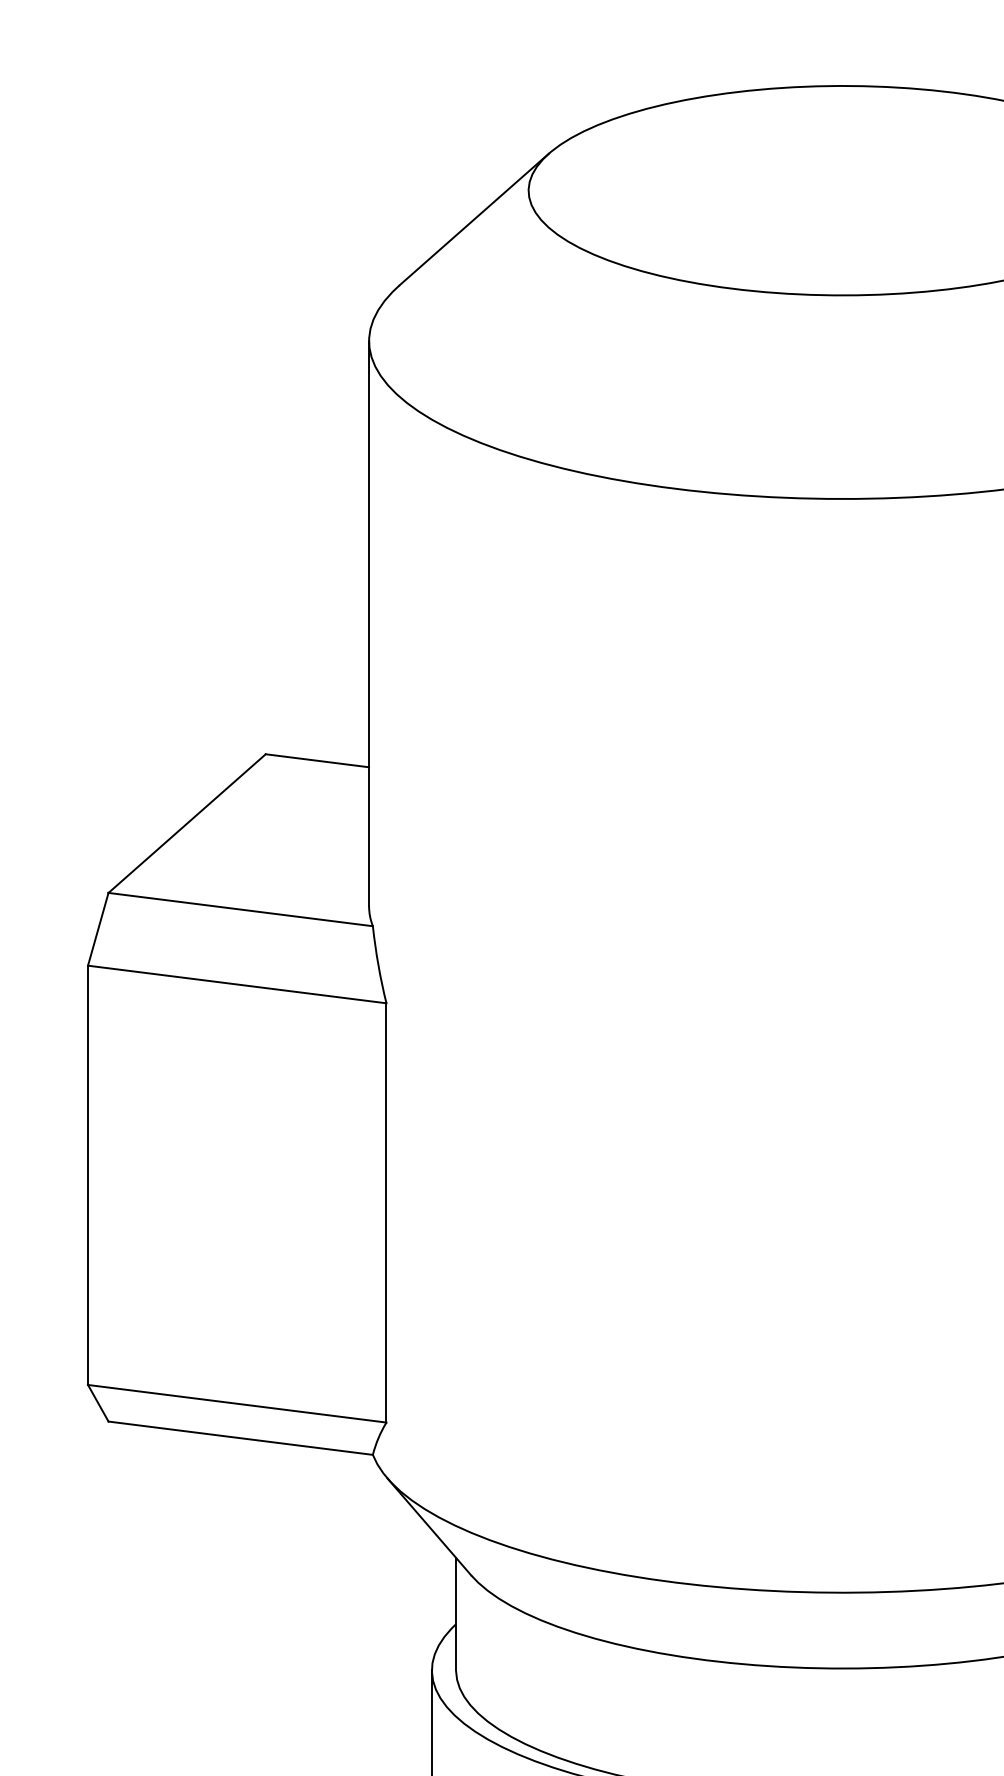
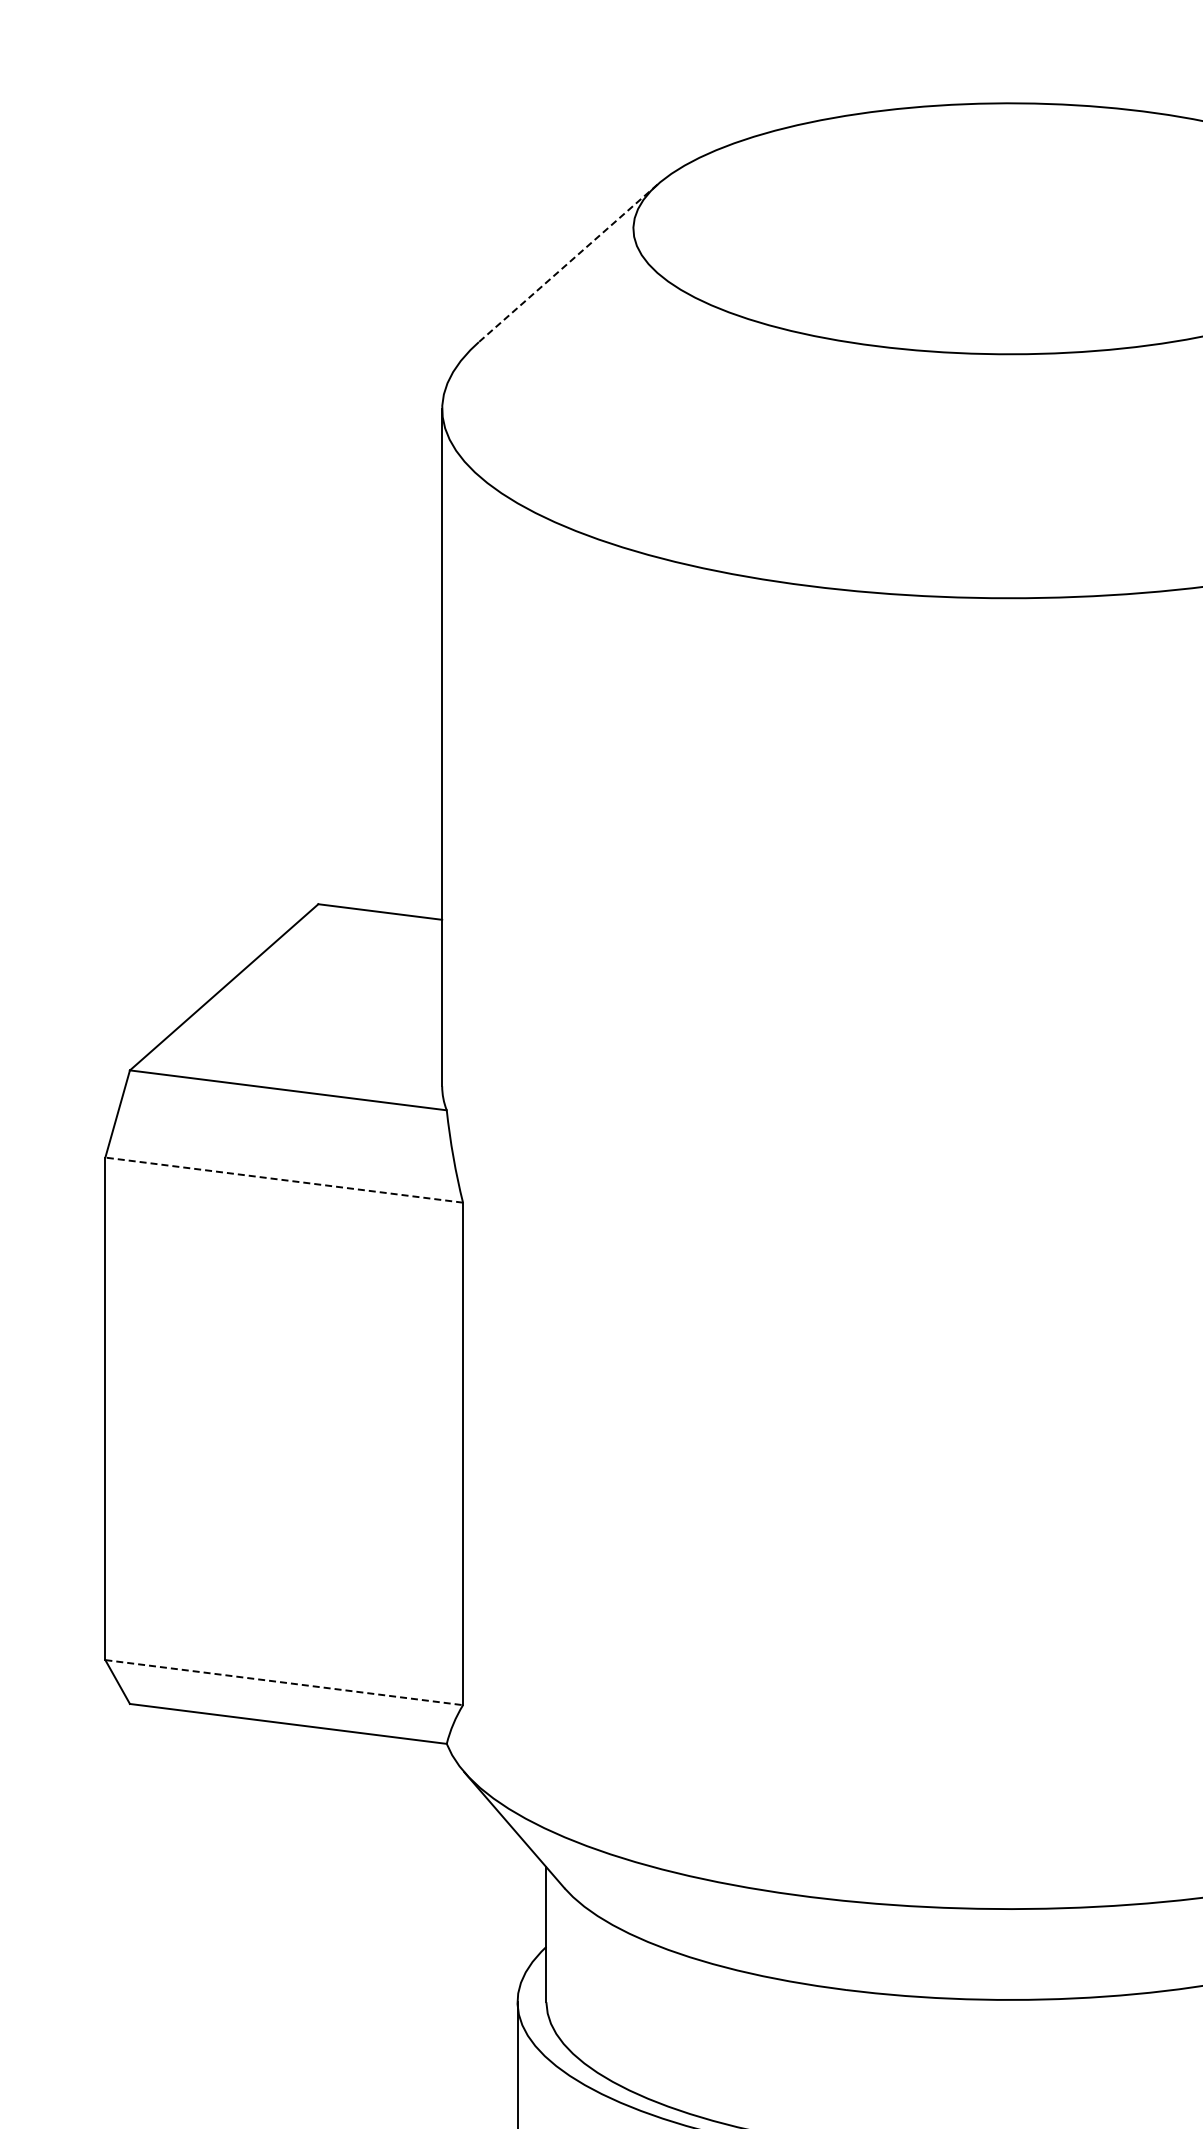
line: (473, 219) -> (567, 263), solid -> dashed
line: (236, 984) -> (283, 1180), solid -> dashed
line: (237, 1403) -> (284, 1682), solid -> dashed

